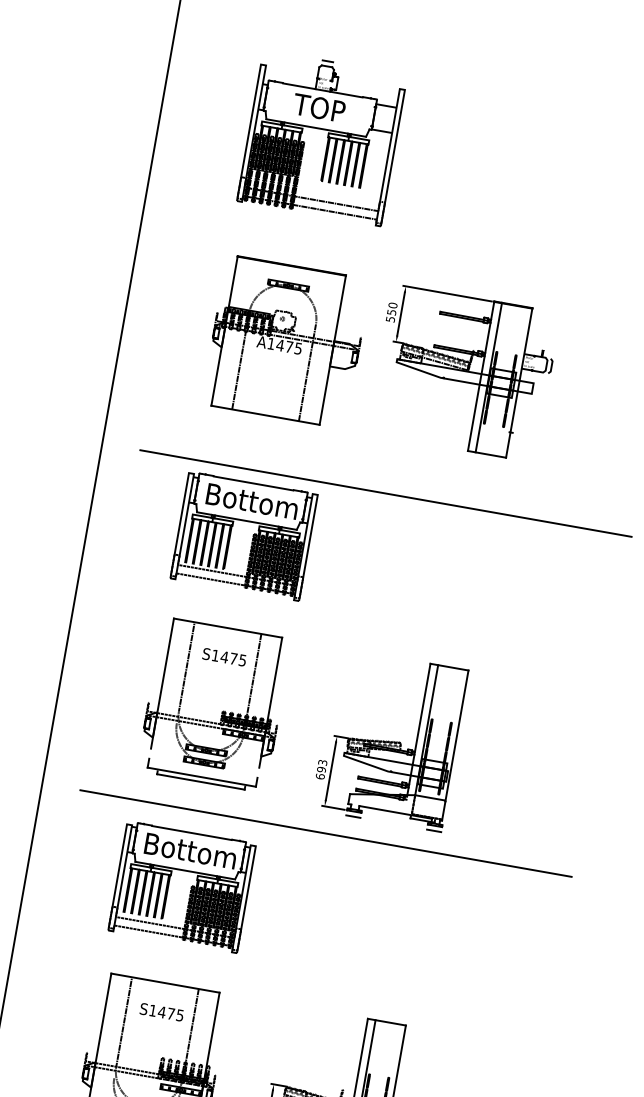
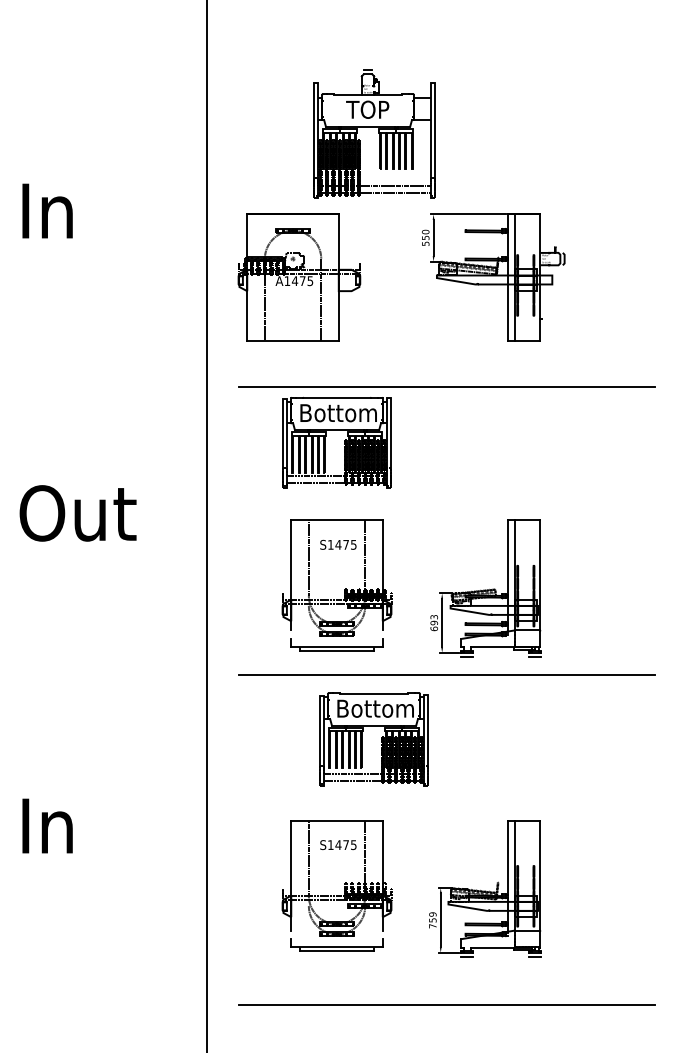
part: (322, 137) -> (374, 133), moved
part: (286, 342) -> (299, 277), moved
part: (191, 888) -> (381, 739), moved

